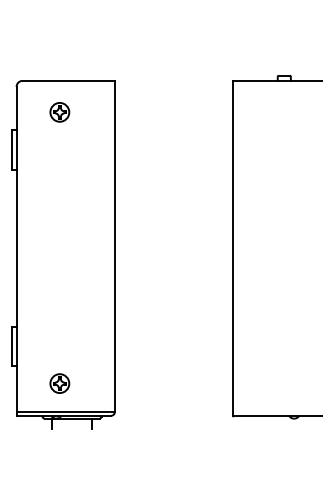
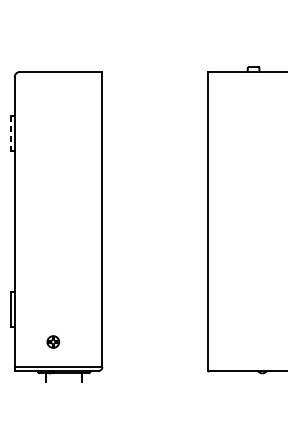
part: (59, 112) -> (52, 100), removed
line: (12, 150) -> (11, 134), solid -> dashed
part: (59, 383) -> (52, 341), size x0.7

